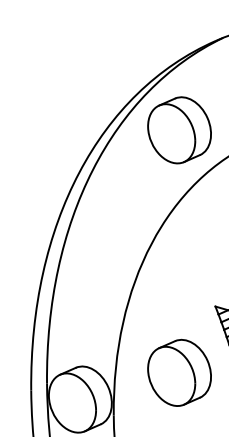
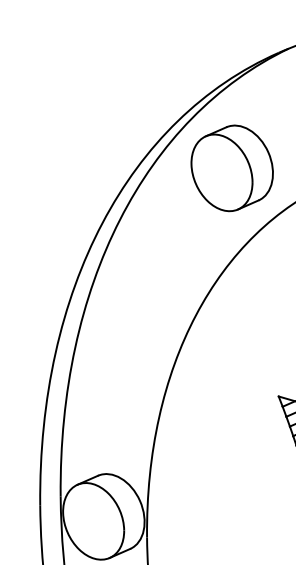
part: (179, 373) -> (231, 482), removed

